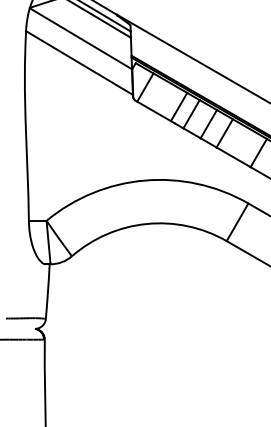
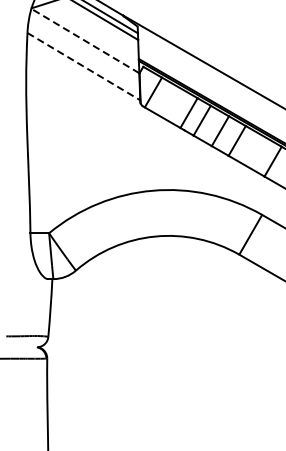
line: (80, 38) -> (84, 40), solid -> dashed
line: (79, 63) -> (83, 67), solid -> dashed

